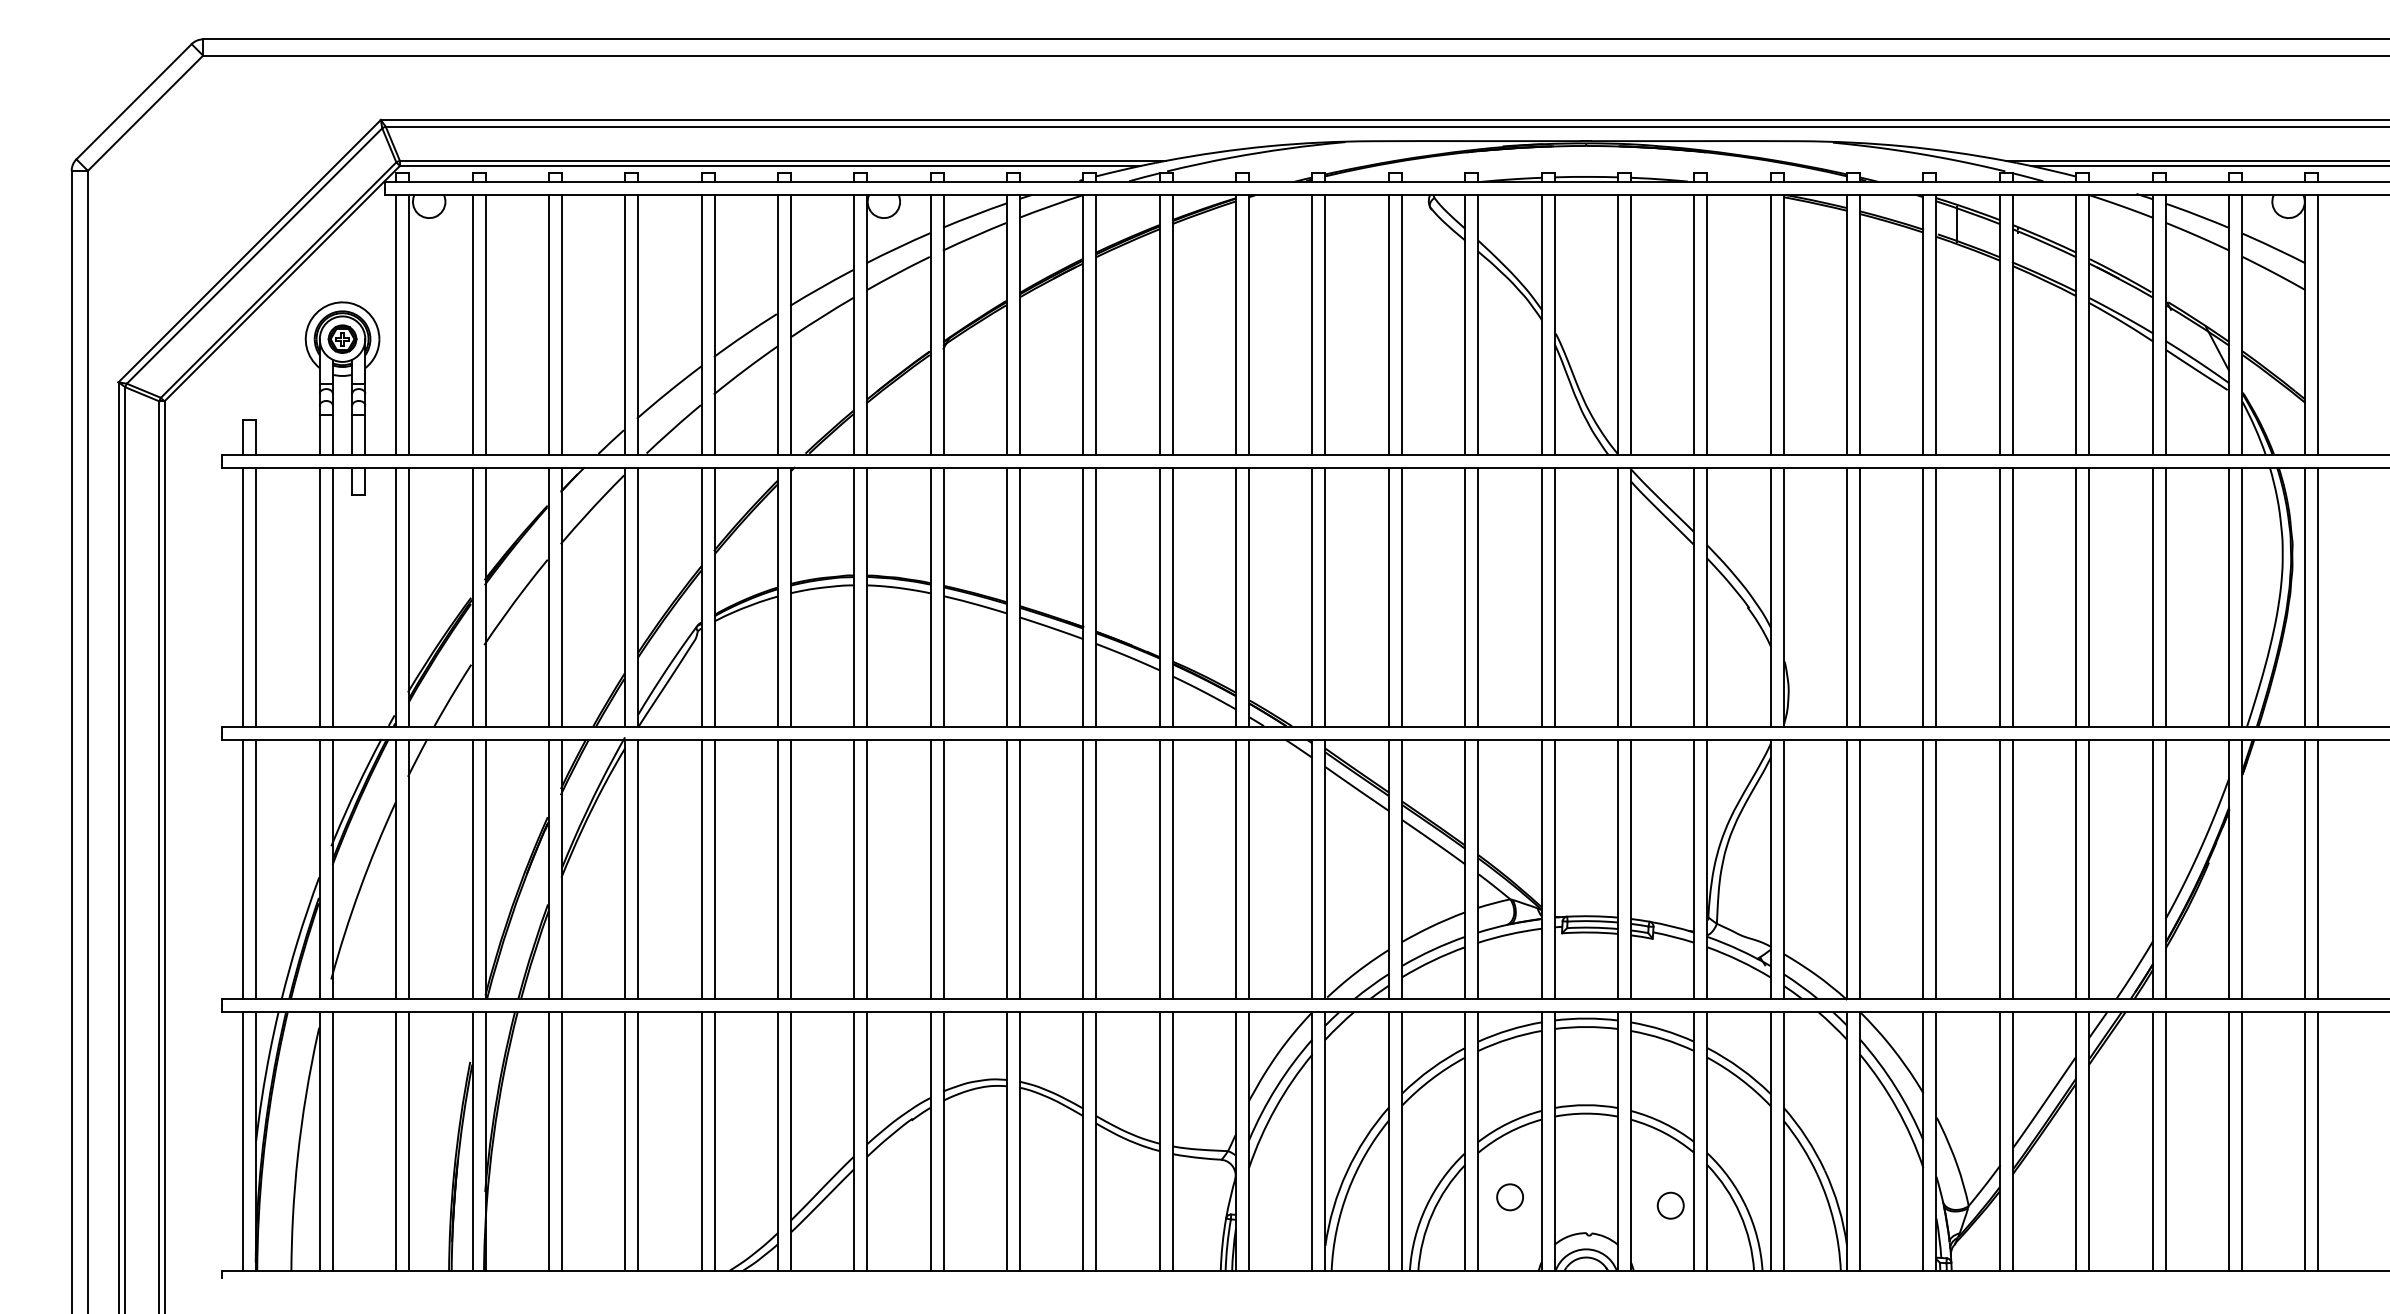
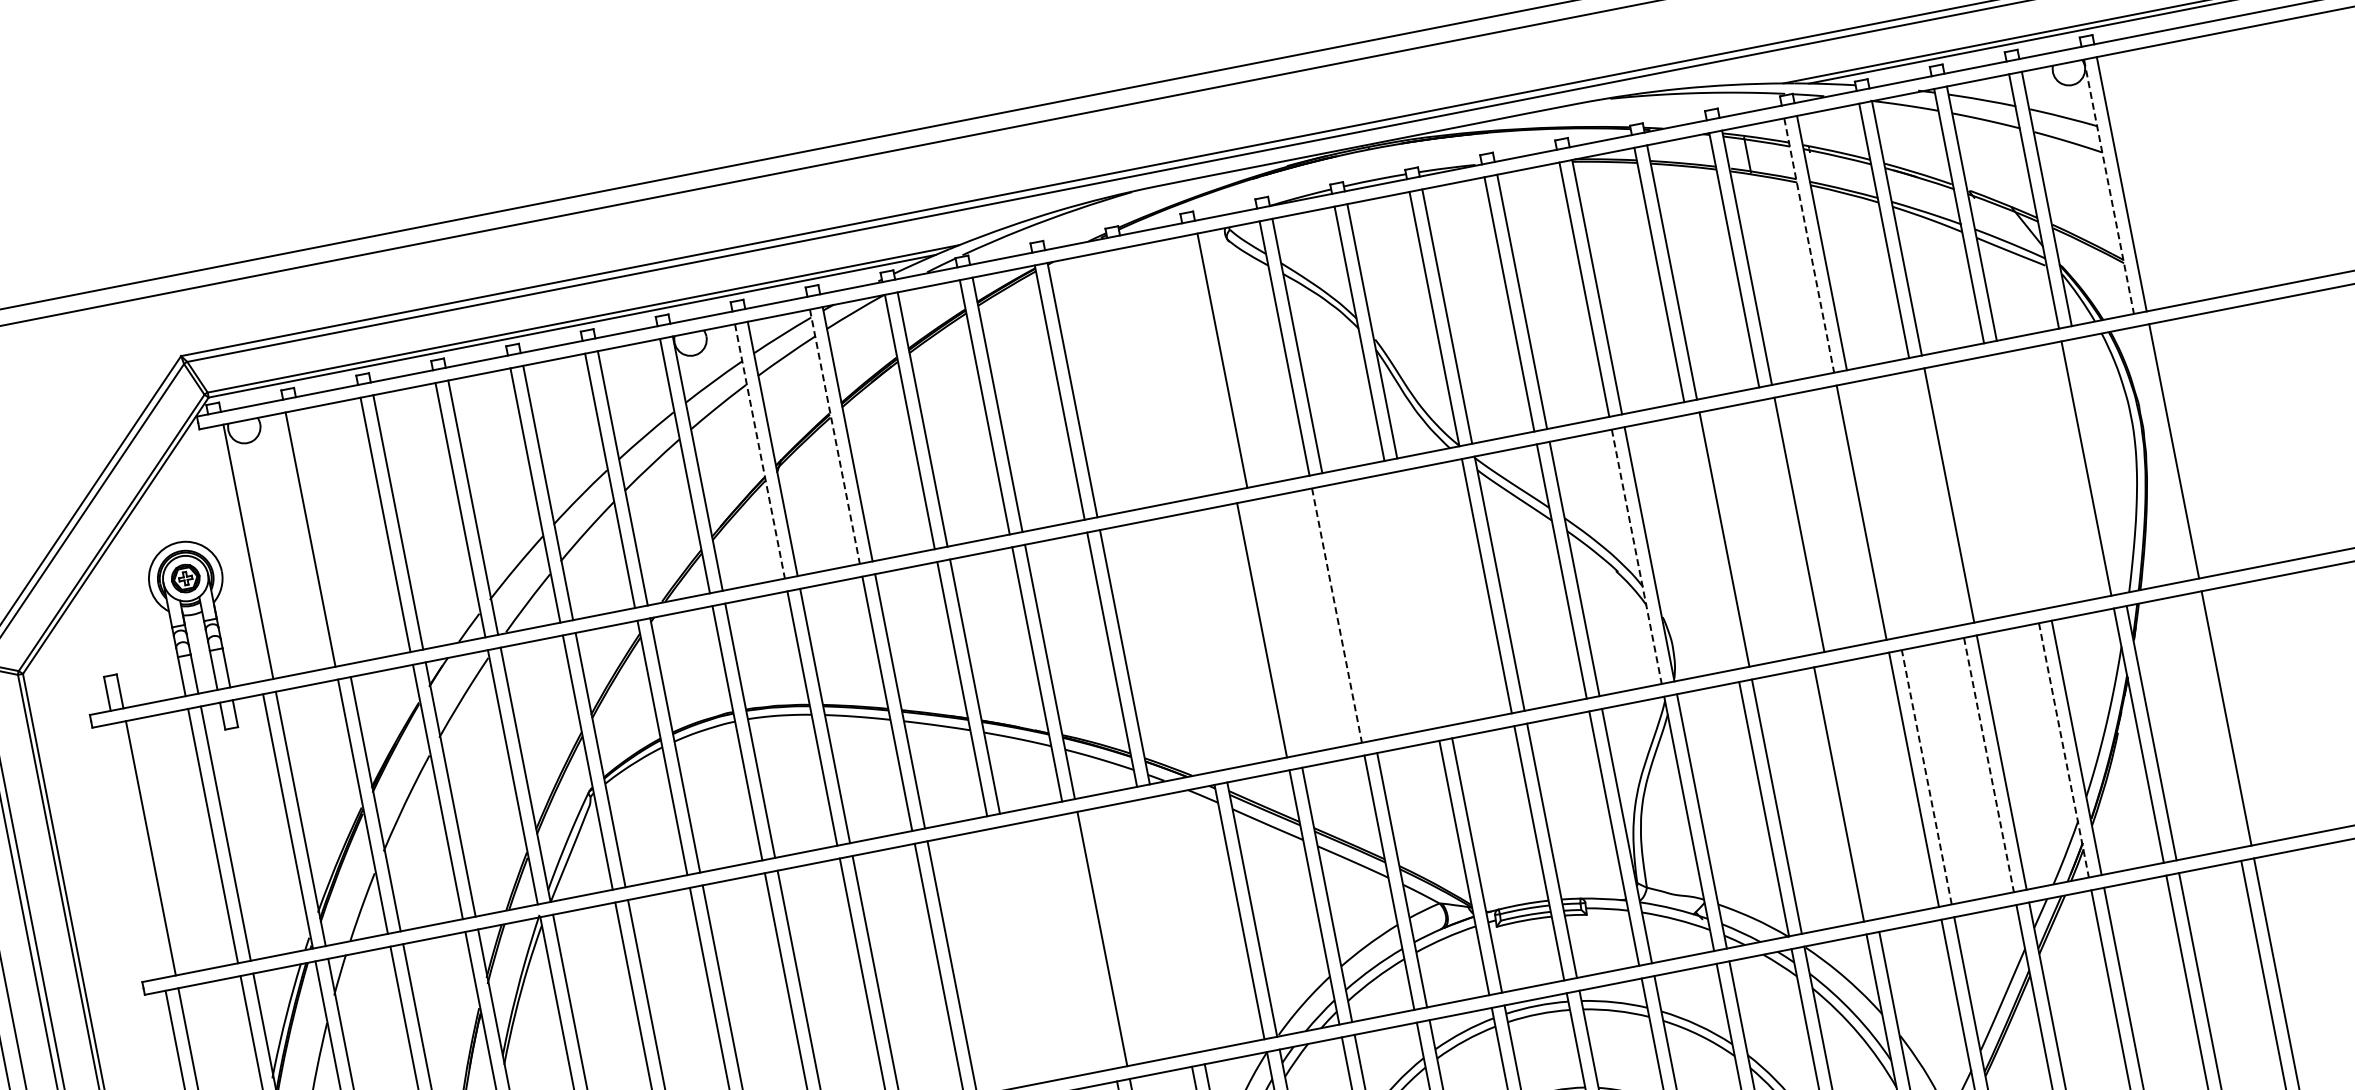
line: (396, 324) -> (235, 553), removed
line: (485, 324) -> (323, 536), removed
line: (930, 324) -> (759, 450), solid -> dashed
line: (1006, 324) -> (834, 436), solid -> dashed
line: (1312, 324) -> (1134, 377), removed
line: (1325, 324) -> (1147, 374), removed
line: (1388, 324) -> (1209, 362), removed
line: (1999, 324) -> (1808, 245), solid -> dashed
line: (2305, 324) -> (2109, 186), solid -> dashed
line: (243, 596) -> (138, 850), removed
line: (1312, 596) -> (1187, 644), removed
line: (1325, 596) -> (1199, 641), removed
line: (1401, 596) -> (1274, 627), removed
line: (1478, 596) -> (1349, 612), removed
line: (1541, 596) -> (1411, 600), removed
line: (1554, 596) -> (1424, 597), removed
line: (1847, 596) -> (1712, 541), removed
line: (1923, 596) -> (1786, 526), removed
line: (2012, 596) -> (1873, 509), removed
line: (2076, 596) -> (1936, 497), removed
line: (2152, 596) -> (2011, 482), removed
line: (2165, 596) -> (2024, 480), removed
line: (2241, 596) -> (2098, 465), removed
line: (2305, 596) -> (2161, 453), removed
line: (1465, 597) -> (1337, 615), solid -> dashed
line: (1770, 597) -> (1636, 557), solid -> dashed
line: (1083, 868) -> (1014, 955), removed
line: (1096, 868) -> (1027, 952), removed
line: (1159, 868) -> (1089, 940), removed
line: (1236, 868) -> (1164, 925), removed
line: (1249, 868) -> (1177, 923), removed
line: (1936, 868) -> (1851, 791), removed
line: (2305, 868) -> (2213, 720), removed
line: (2012, 869) -> (1926, 777), solid -> dashed
line: (2076, 869) -> (1989, 765), solid -> dashed
line: (2152, 869) -> (2063, 750), solid -> dashed

